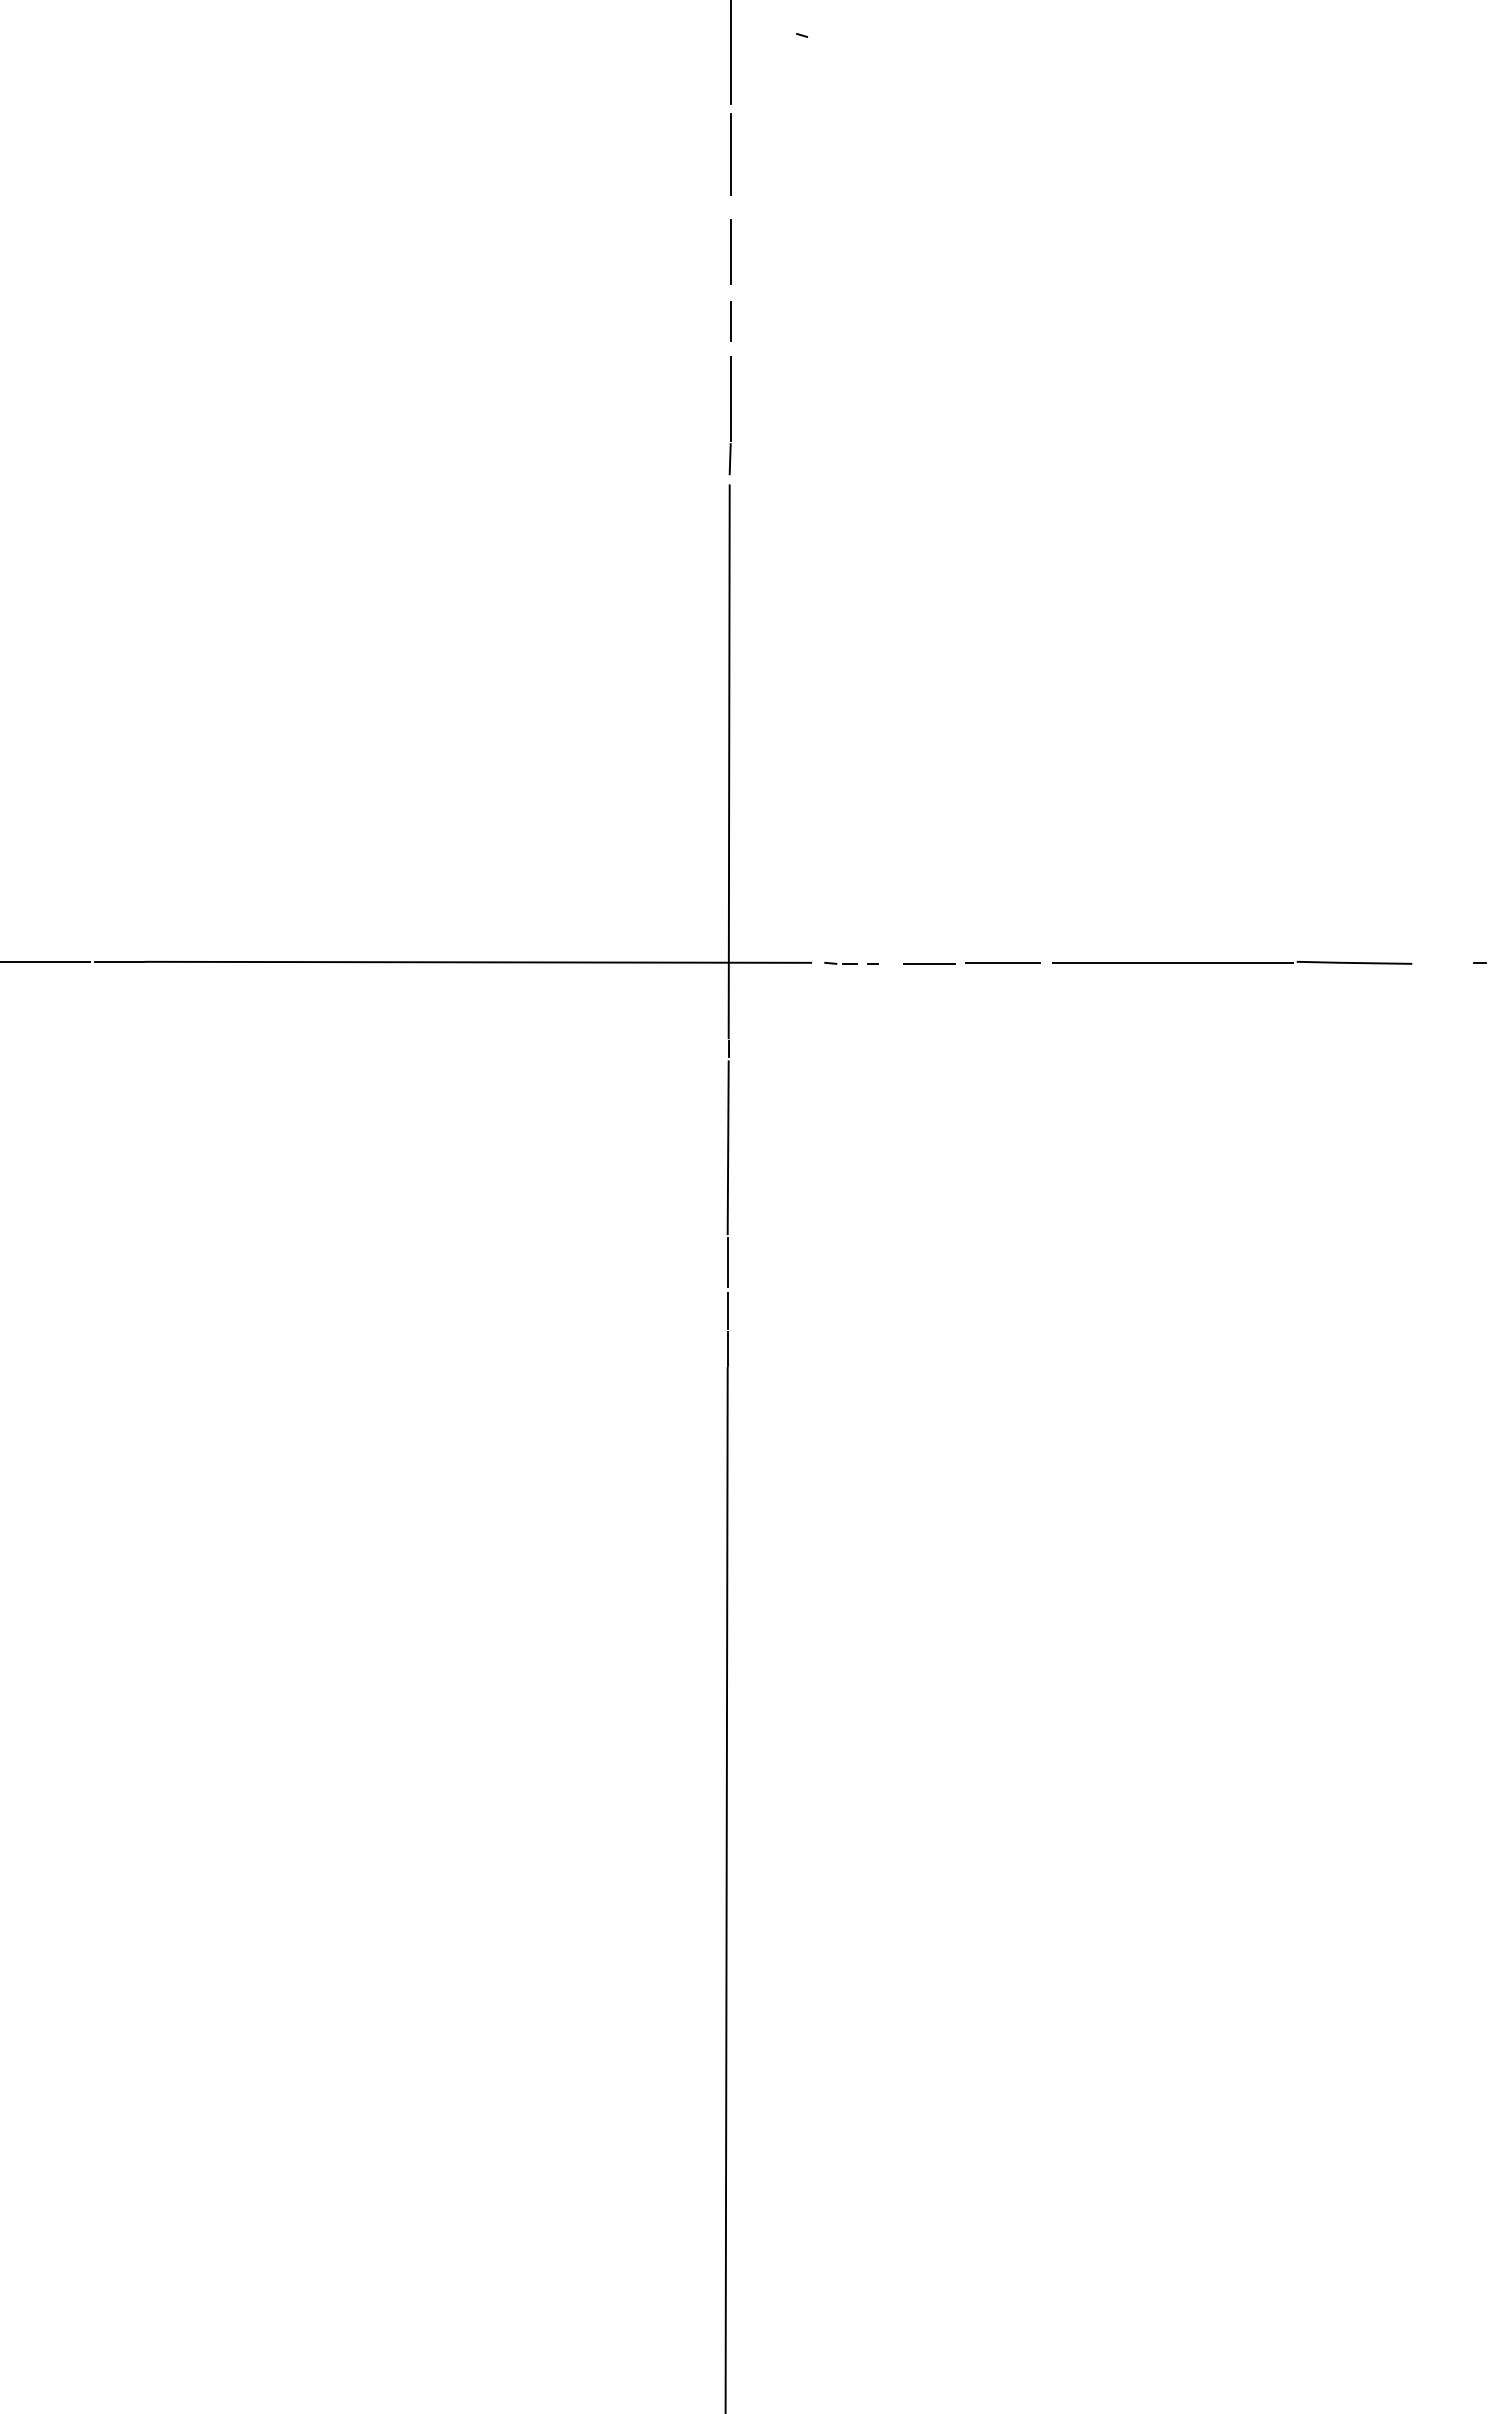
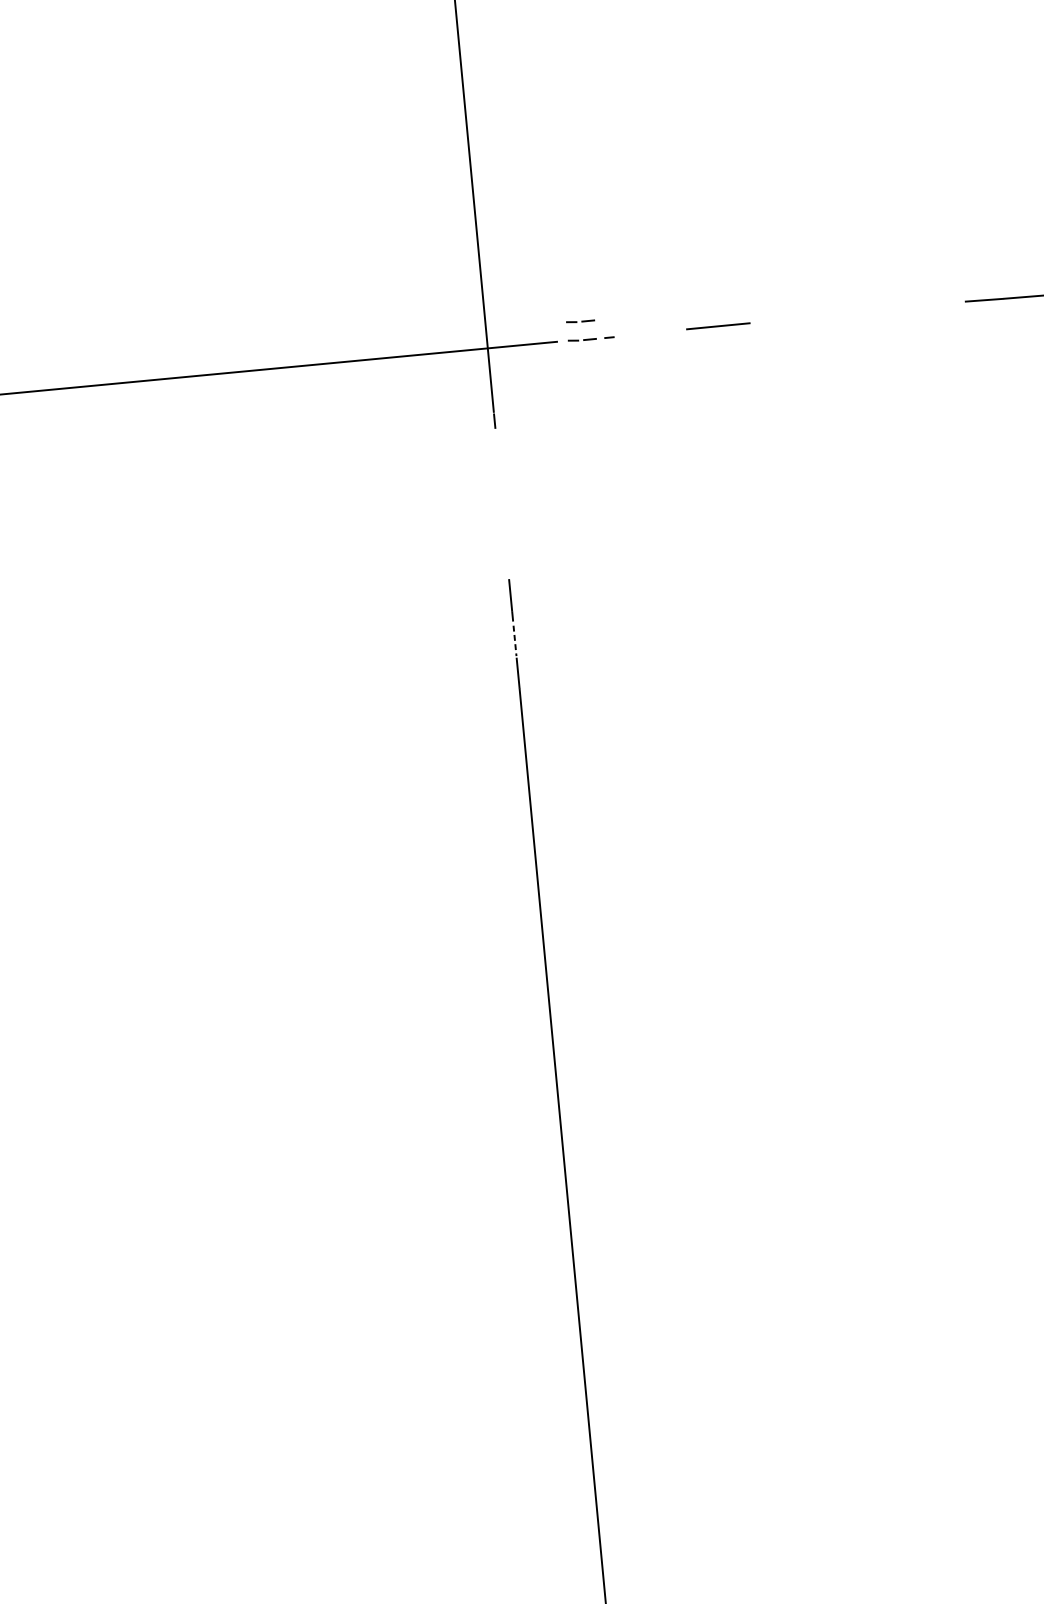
line: (842, 941) -> (581, 321), added
line: (1172, 962) -> (860, 312), removed
line: (928, 963) -> (655, 332), removed
line: (727, 1147) -> (501, 503), removed
line: (727, 1311) -> (514, 641), solid -> dashed

